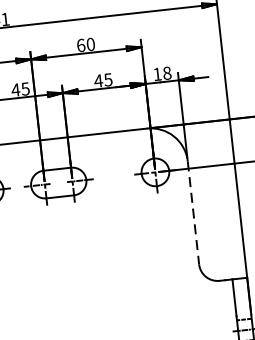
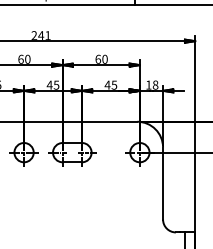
line: (194, 214) -> (163, 184), dashed -> solid

